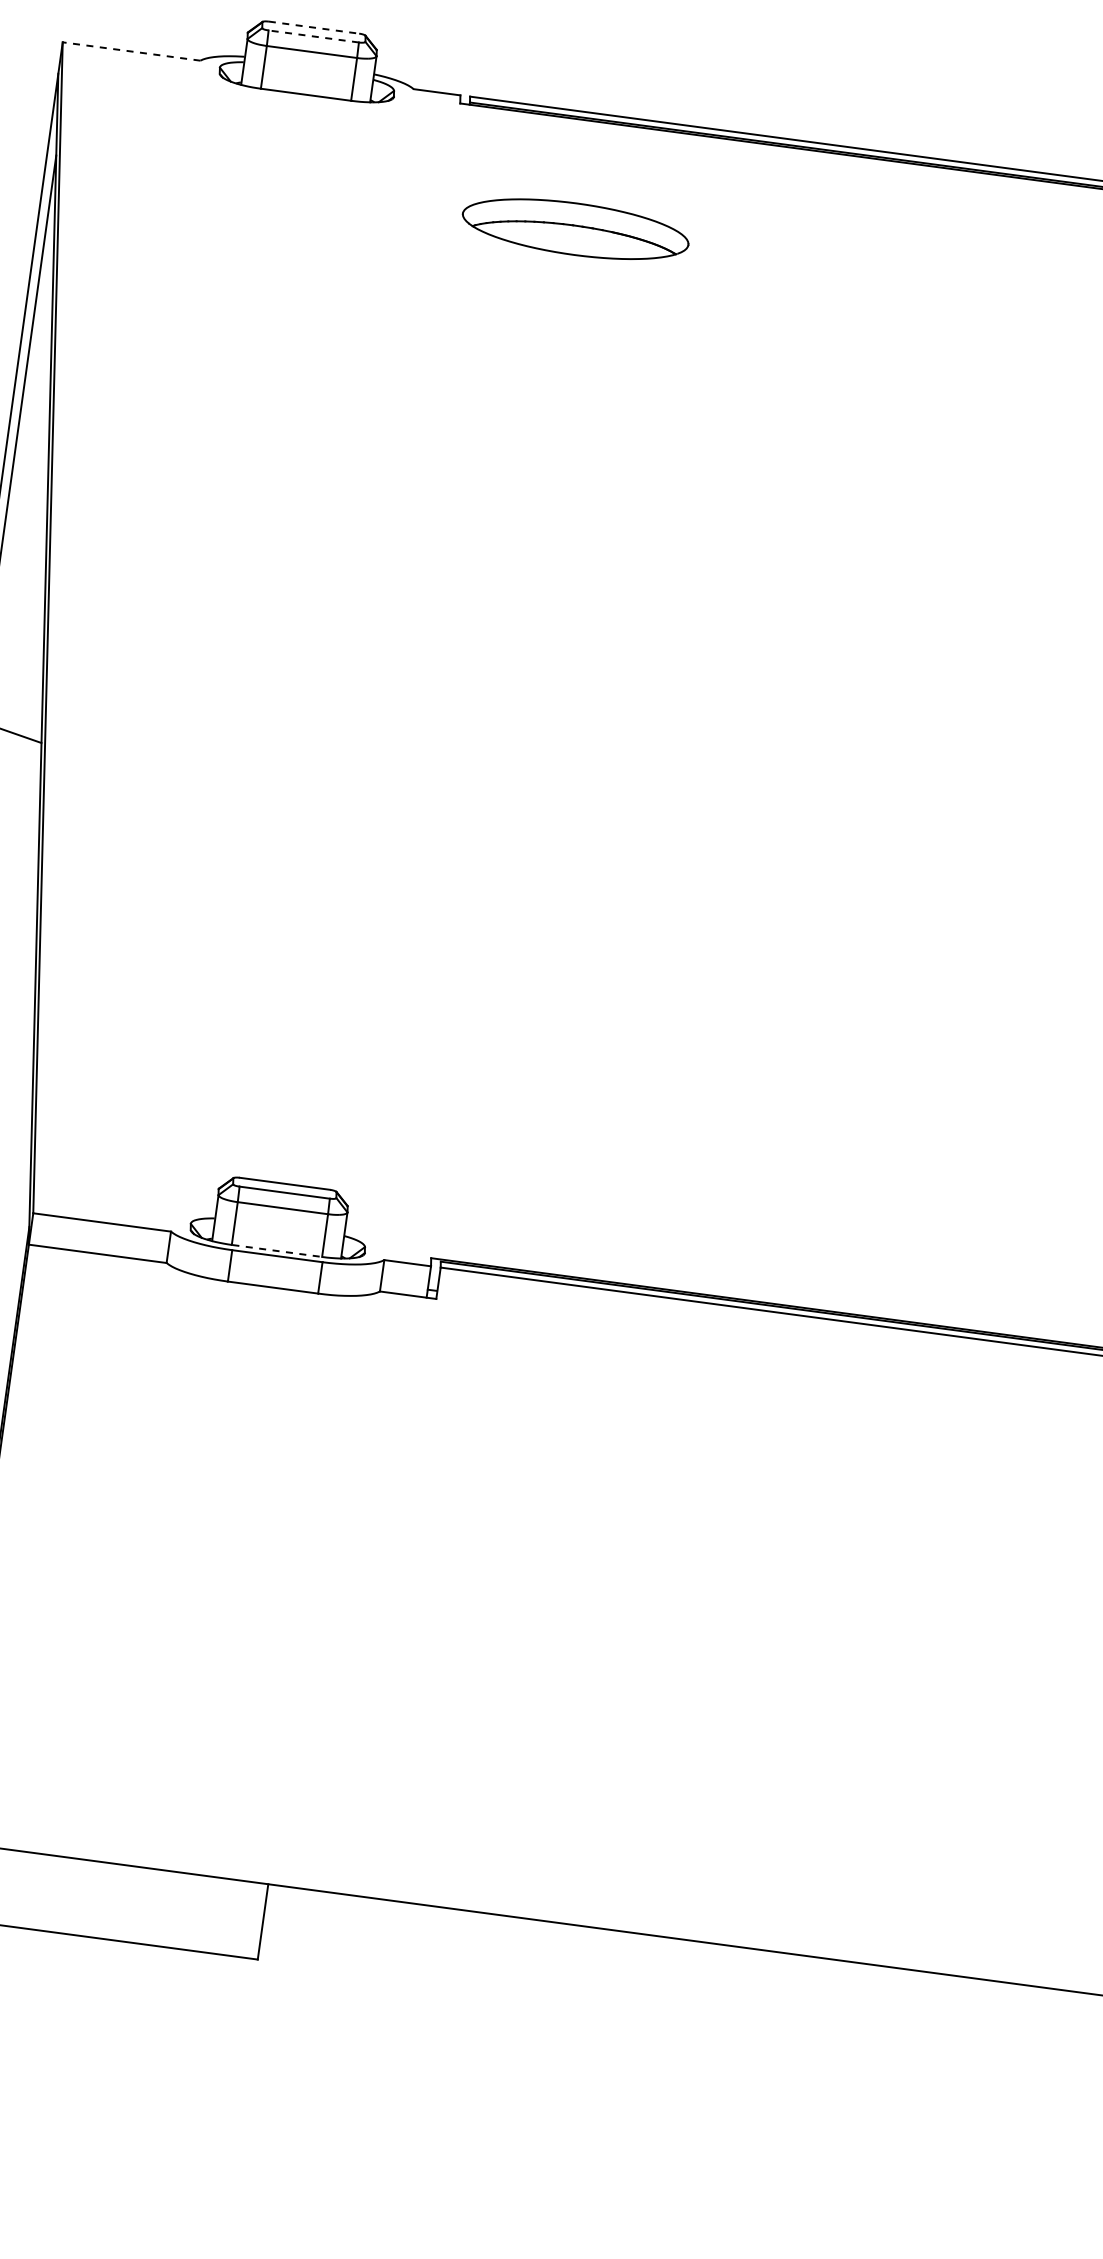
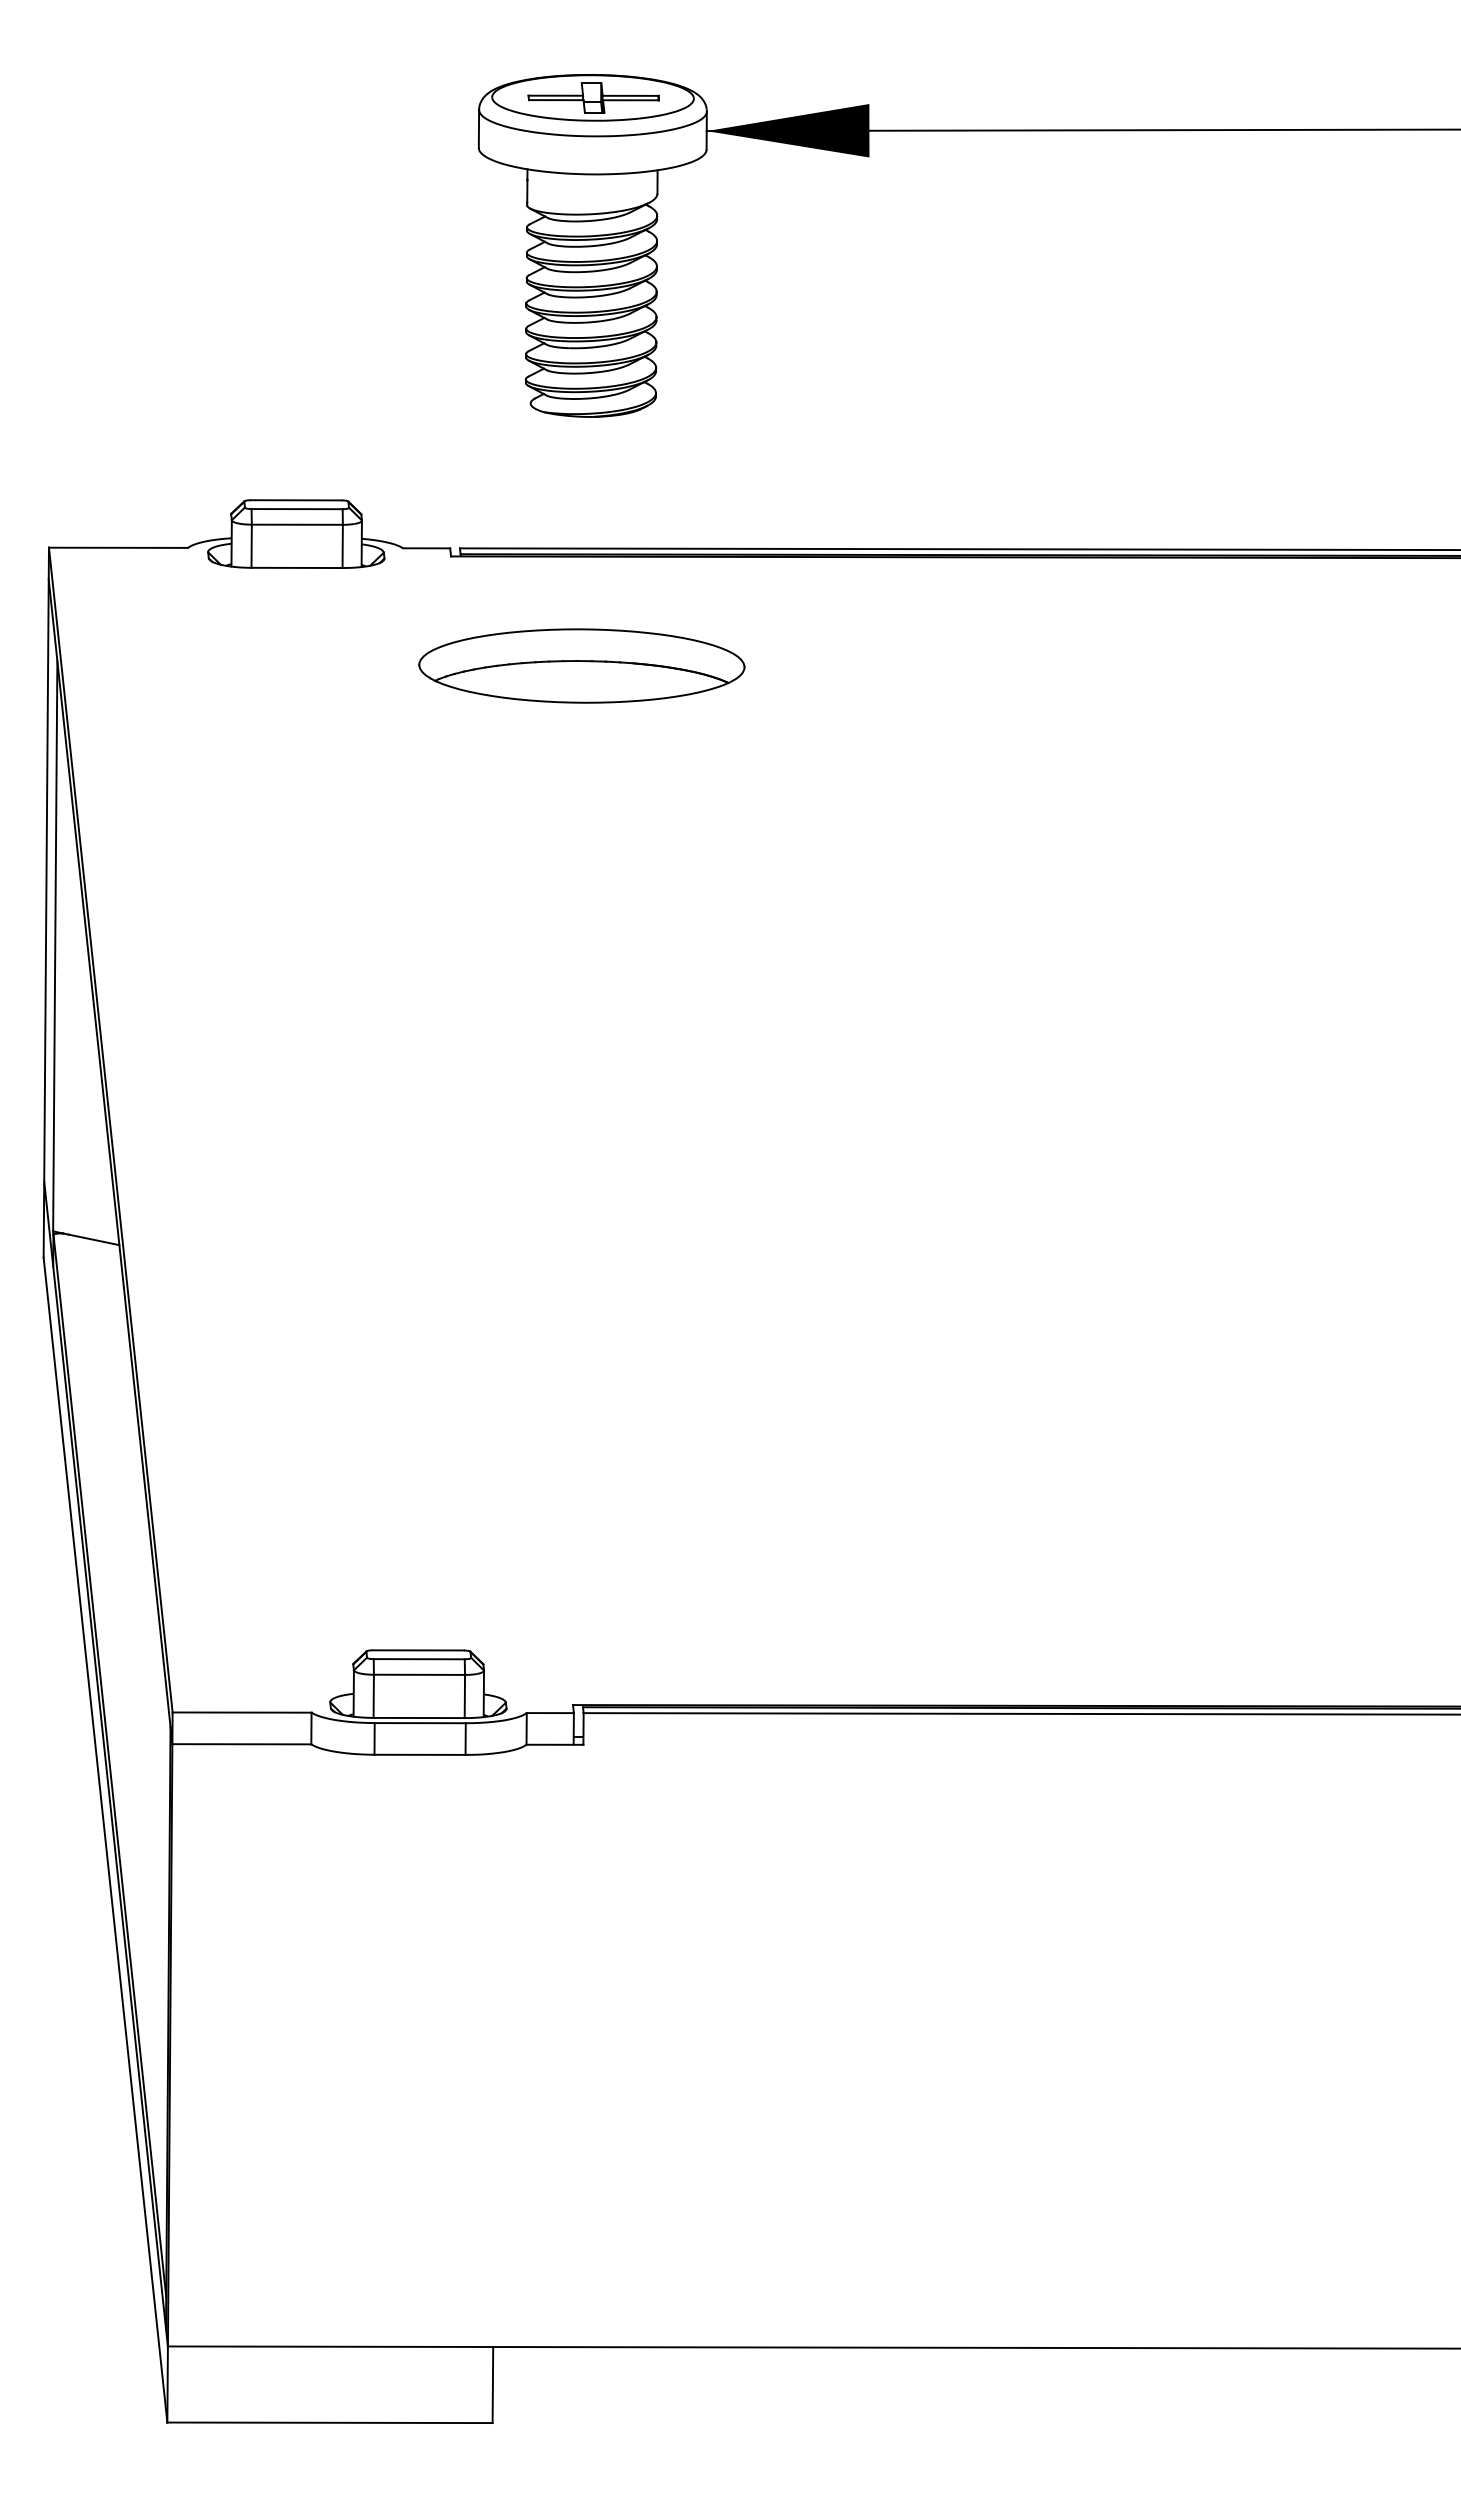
line: (314, 27) -> (296, 500), dashed -> solid
line: (314, 36) -> (297, 509), dashed -> solid
line: (130, 51) -> (117, 547), dashed -> solid
part: (575, 228) -> (581, 665), size x1.43
line: (277, 1251) -> (419, 1718), dashed -> solid

